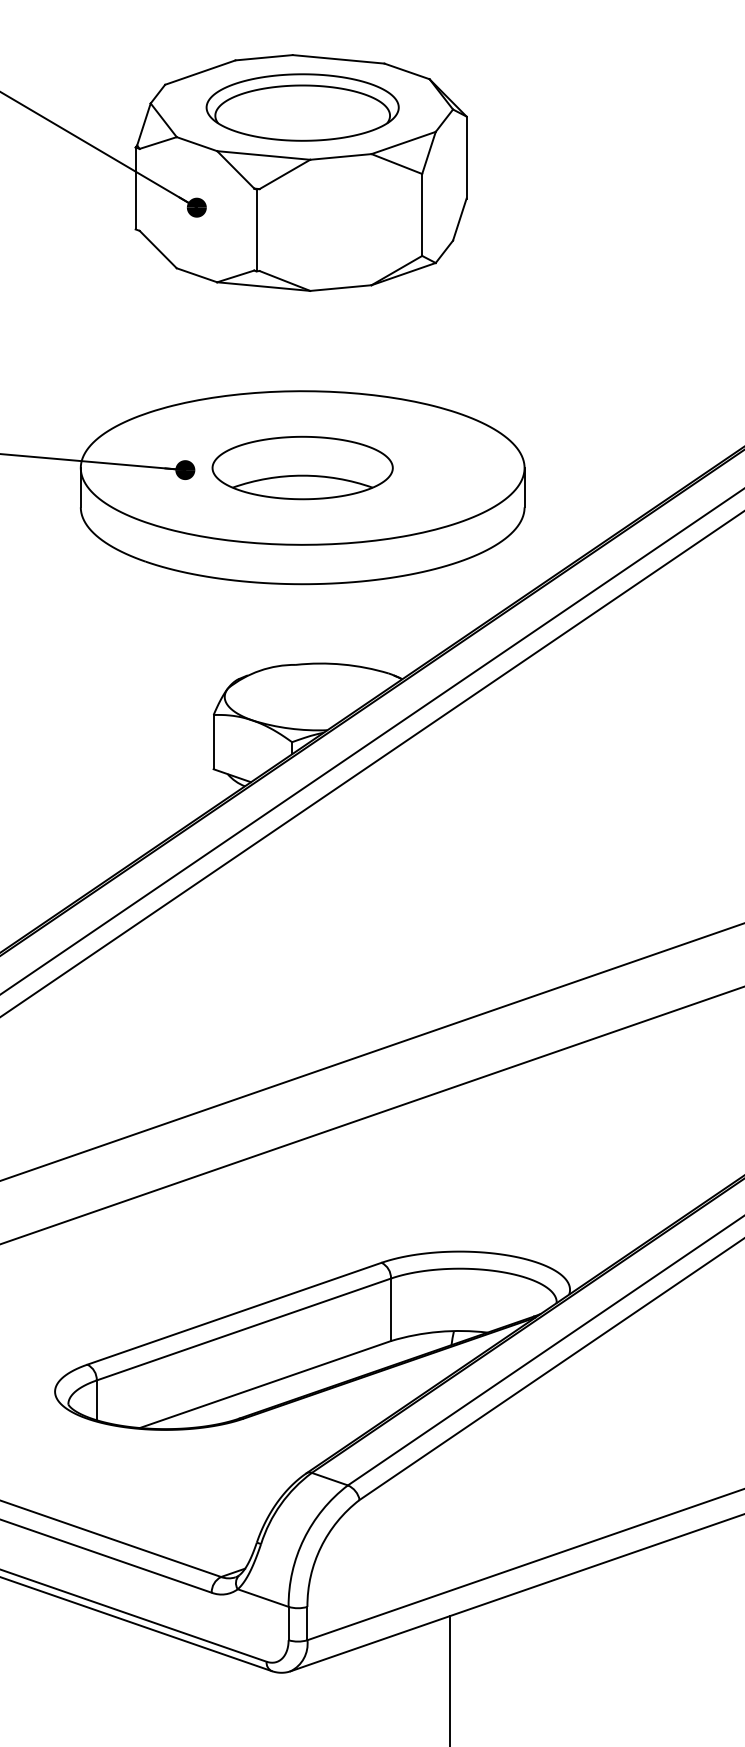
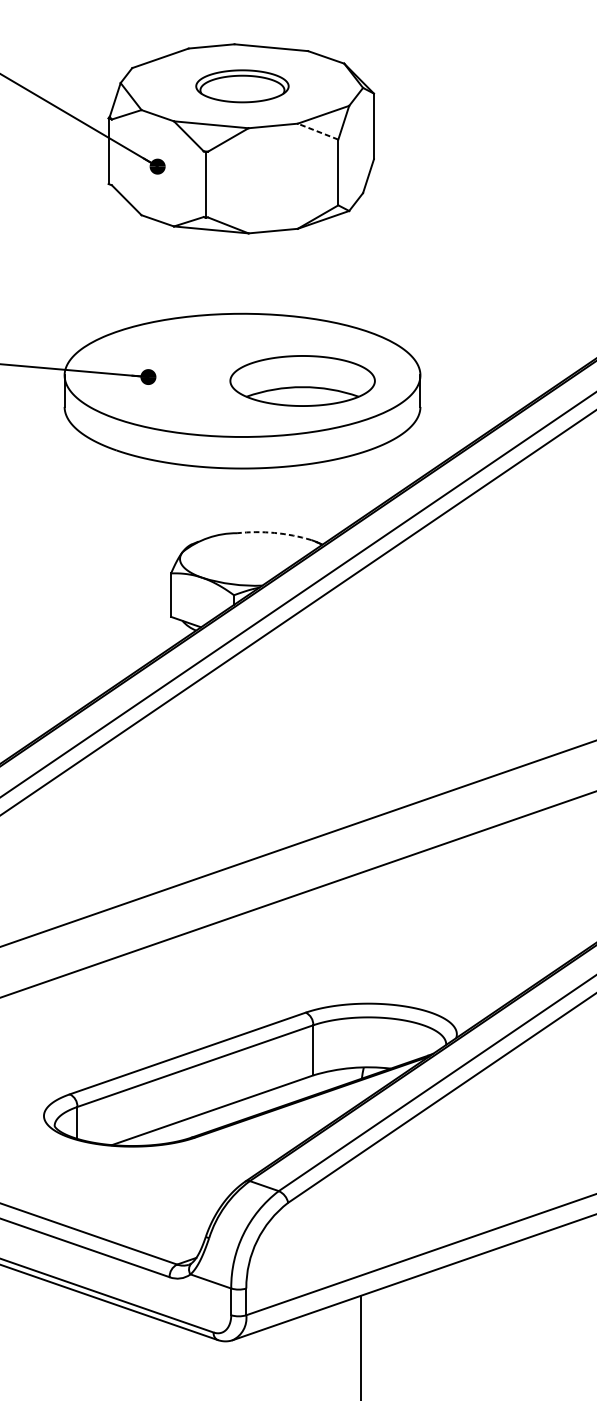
part: (302, 107) -> (242, 86), size x0.6
line: (396, 163) -> (317, 131), solid -> dashed
part: (302, 467) -> (302, 380), moved
arc: (342, 664) -> (274, 532), solid -> dashed

